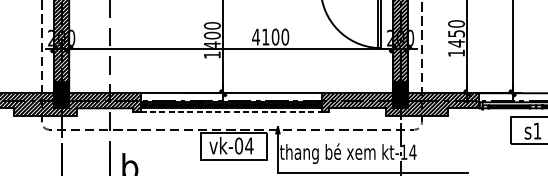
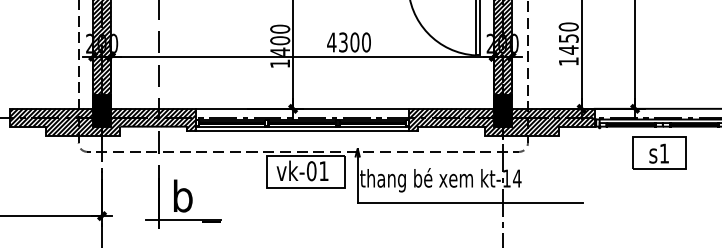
text: (265, 37) -> (343, 42), 4100 -> 4300
line: (231, 112) -> (302, 131), dashed -> solid
text: (248, 145) -> (323, 170), vk-04 -> vk-01

